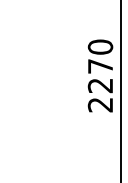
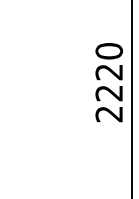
text: (99, 66) -> (108, 72), 2270 -> 2220

